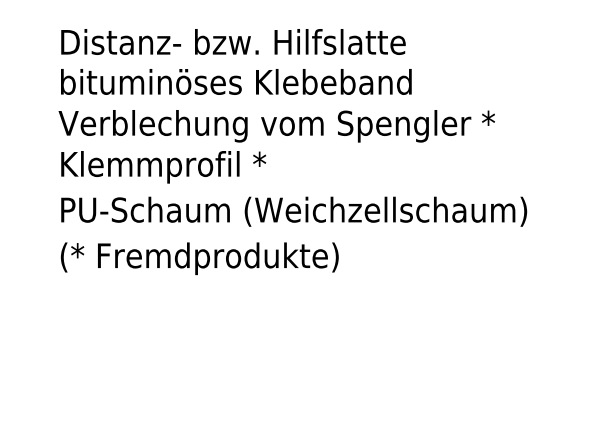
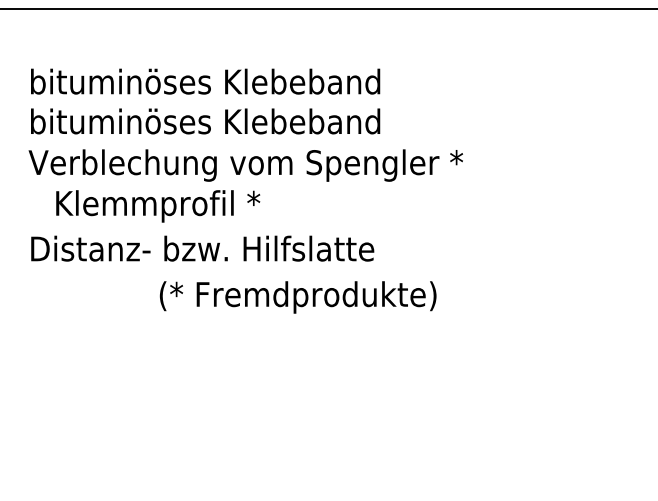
text: (236, 41) -> (205, 81), Distanz- bzw. Hilfslatte -> bituminöses Klebeband
text: (163, 167) -> (158, 206), moved
text: (295, 211) -> (264, 250), PU-Schaum (Weichzellschaum) -> Distanz- bzw. Hilfslatte
text: (199, 258) -> (297, 297), moved

